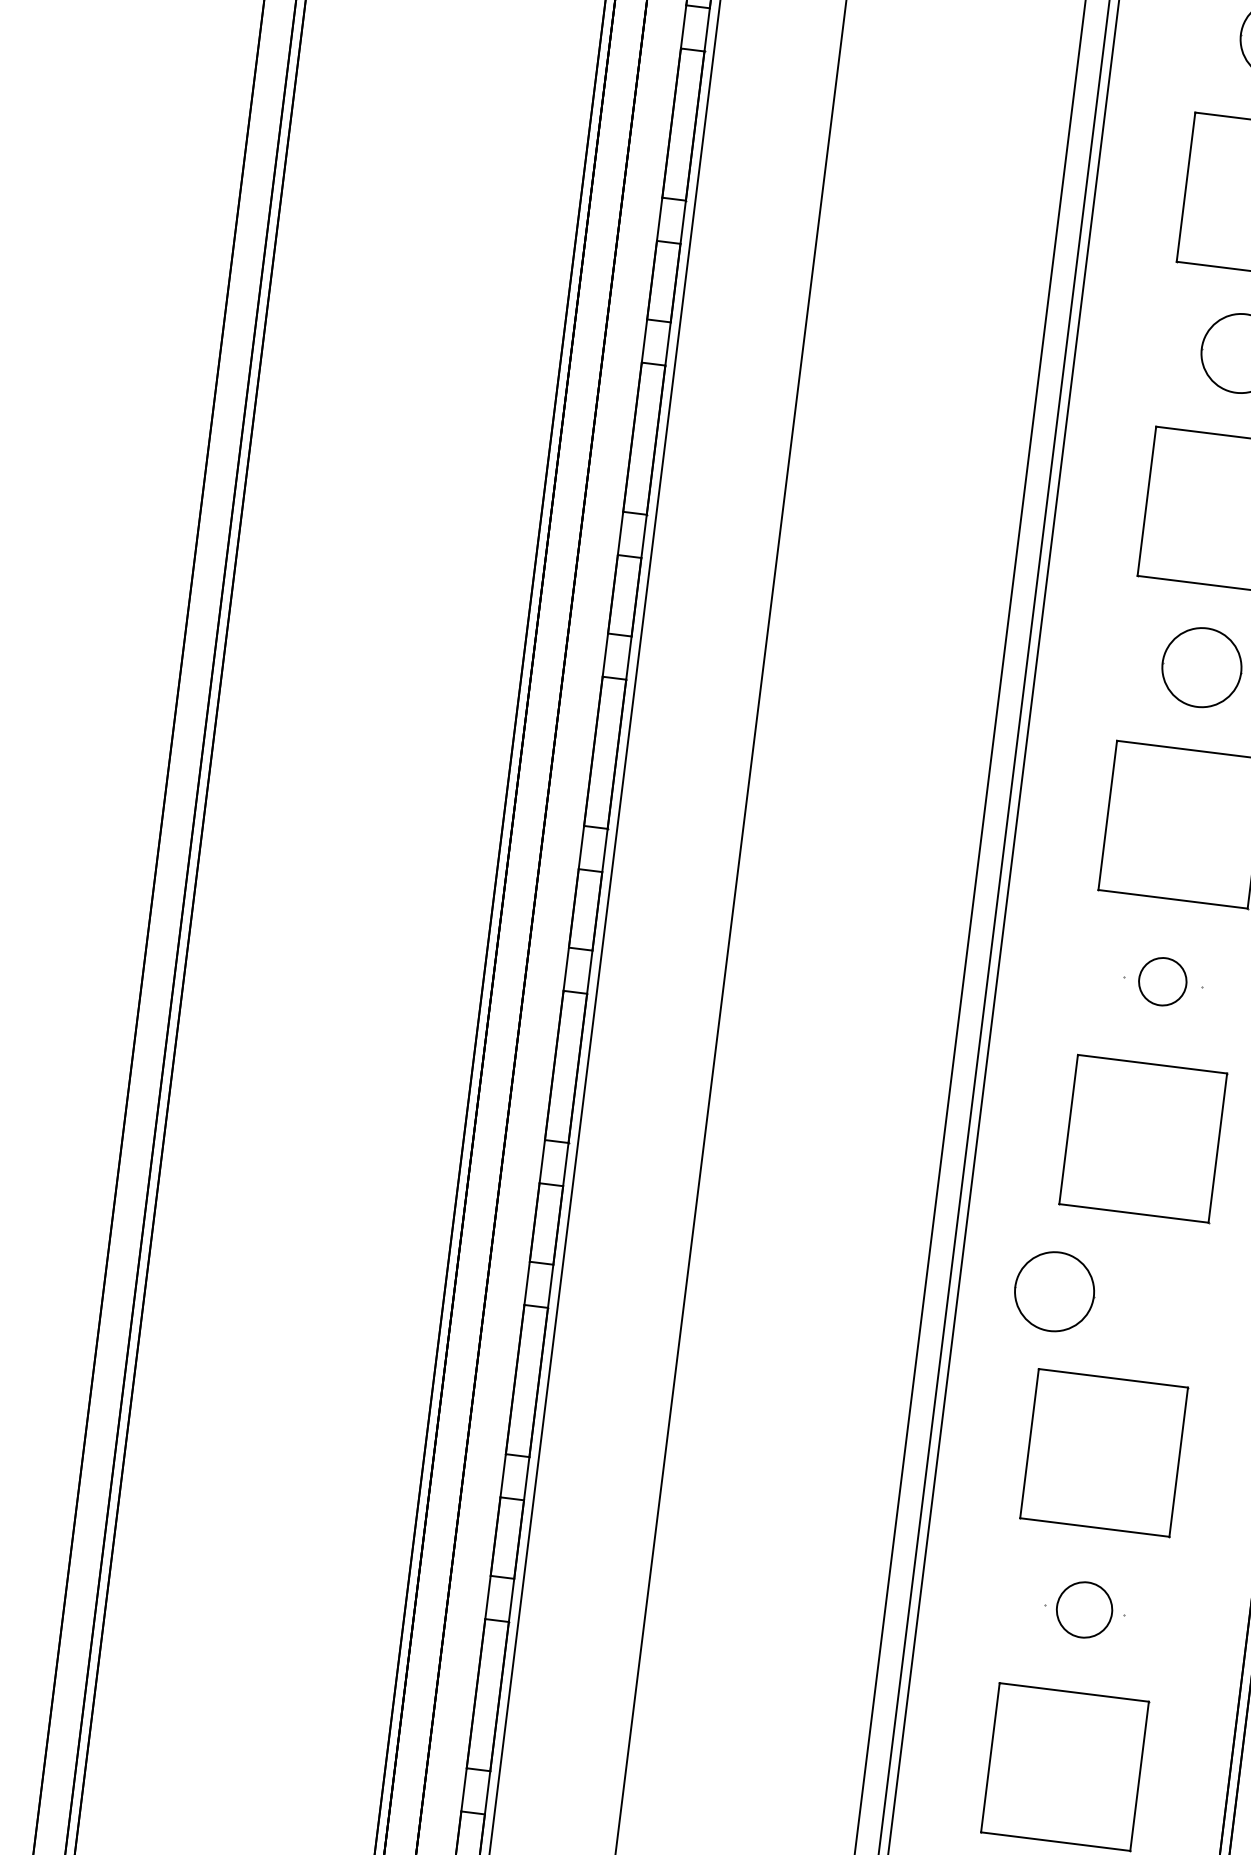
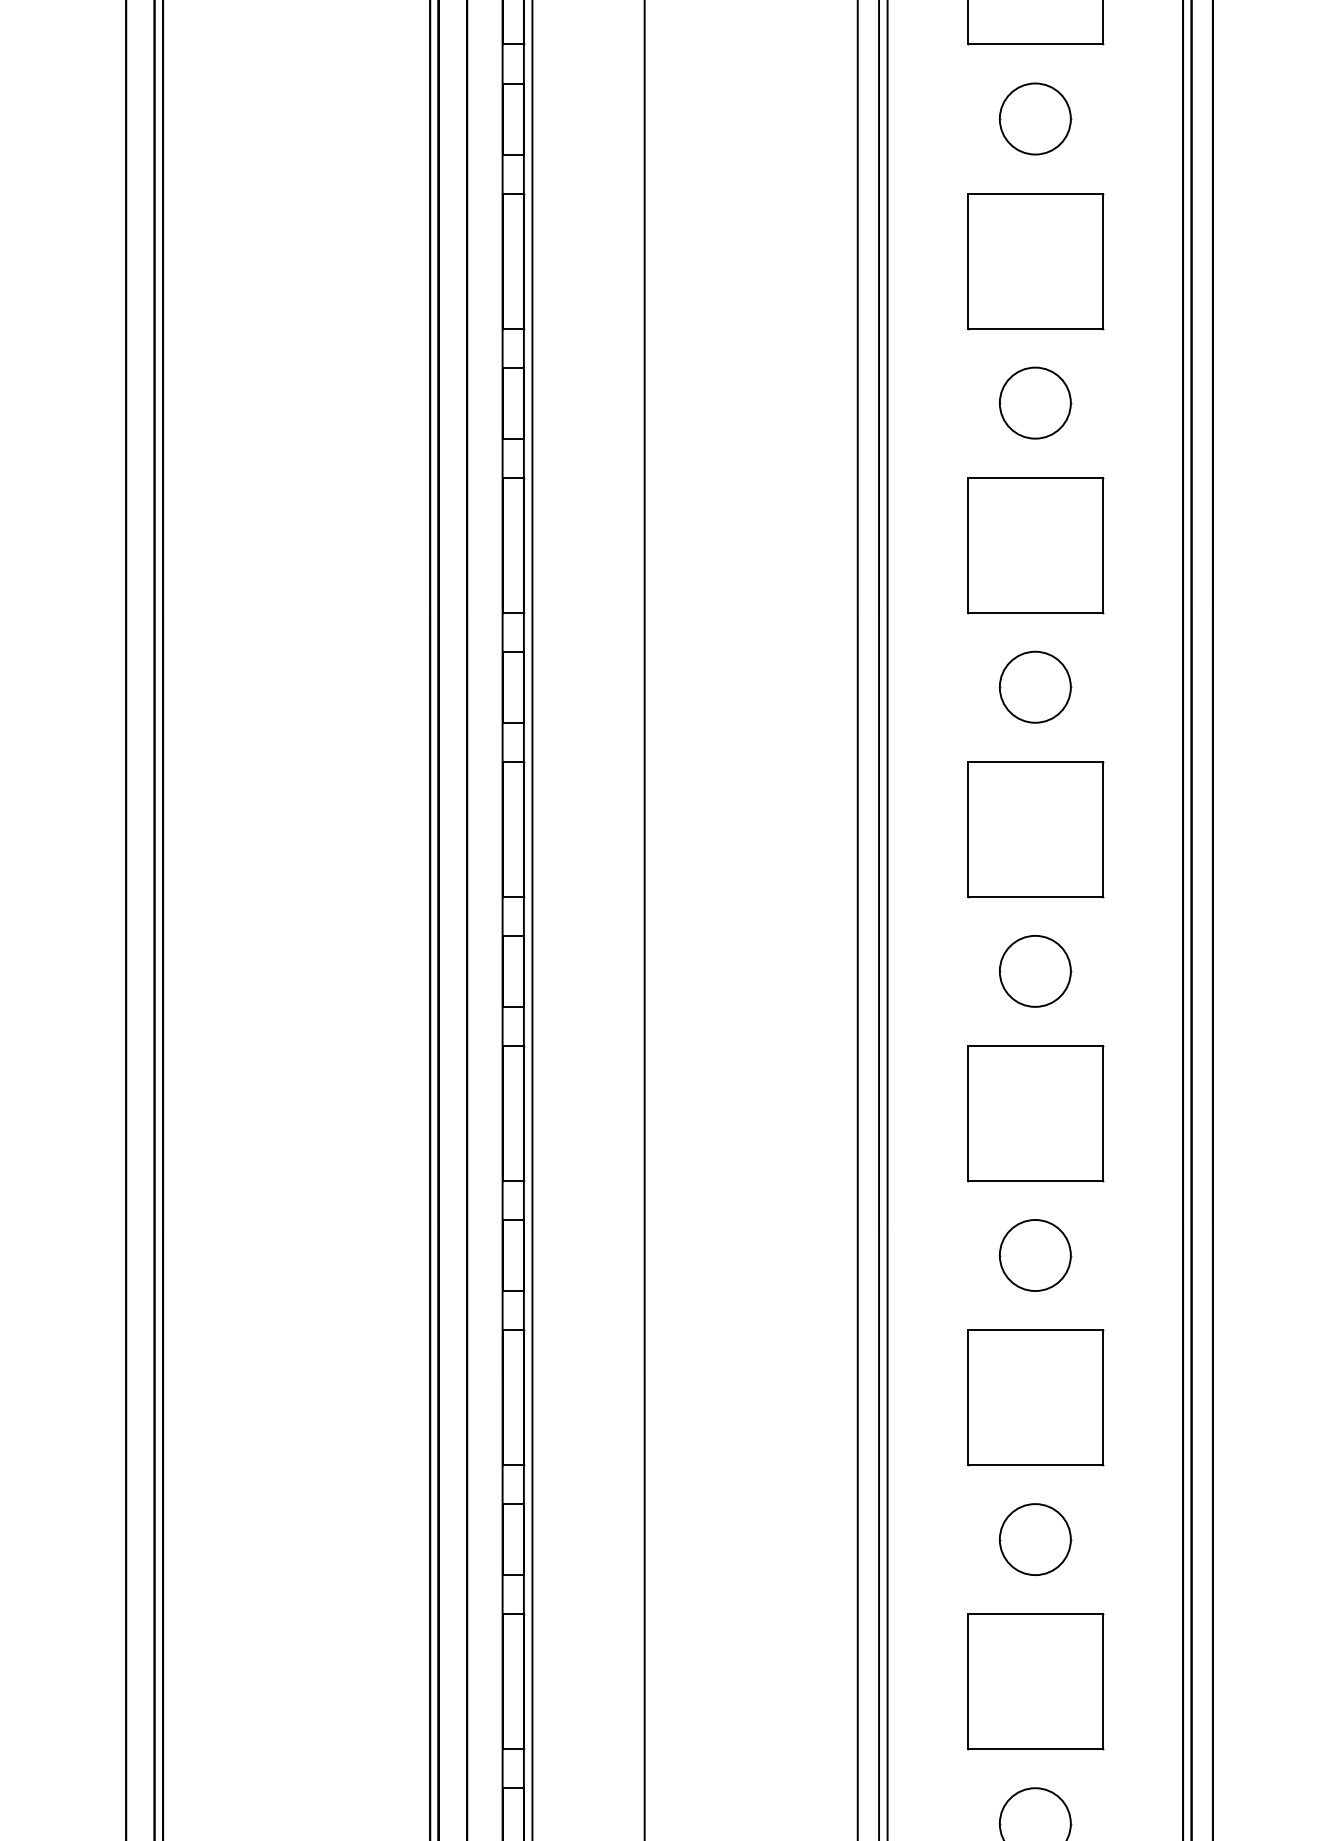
circle: (1161, 980) -> (1034, 970), size x1.67
circle: (1054, 1291) -> (1035, 1255), moved
circle: (1083, 1609) -> (1034, 1539), size x1.43

